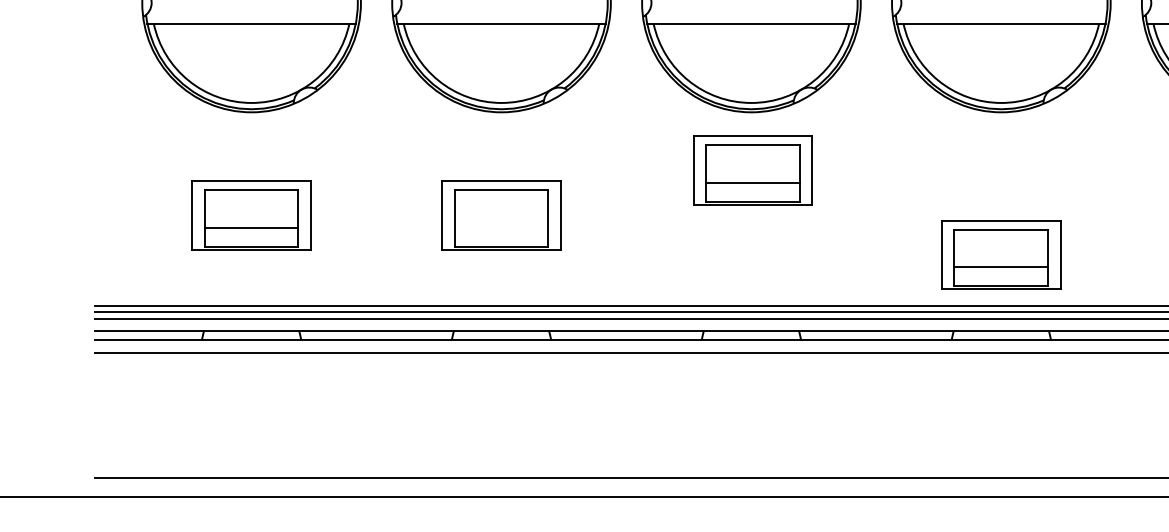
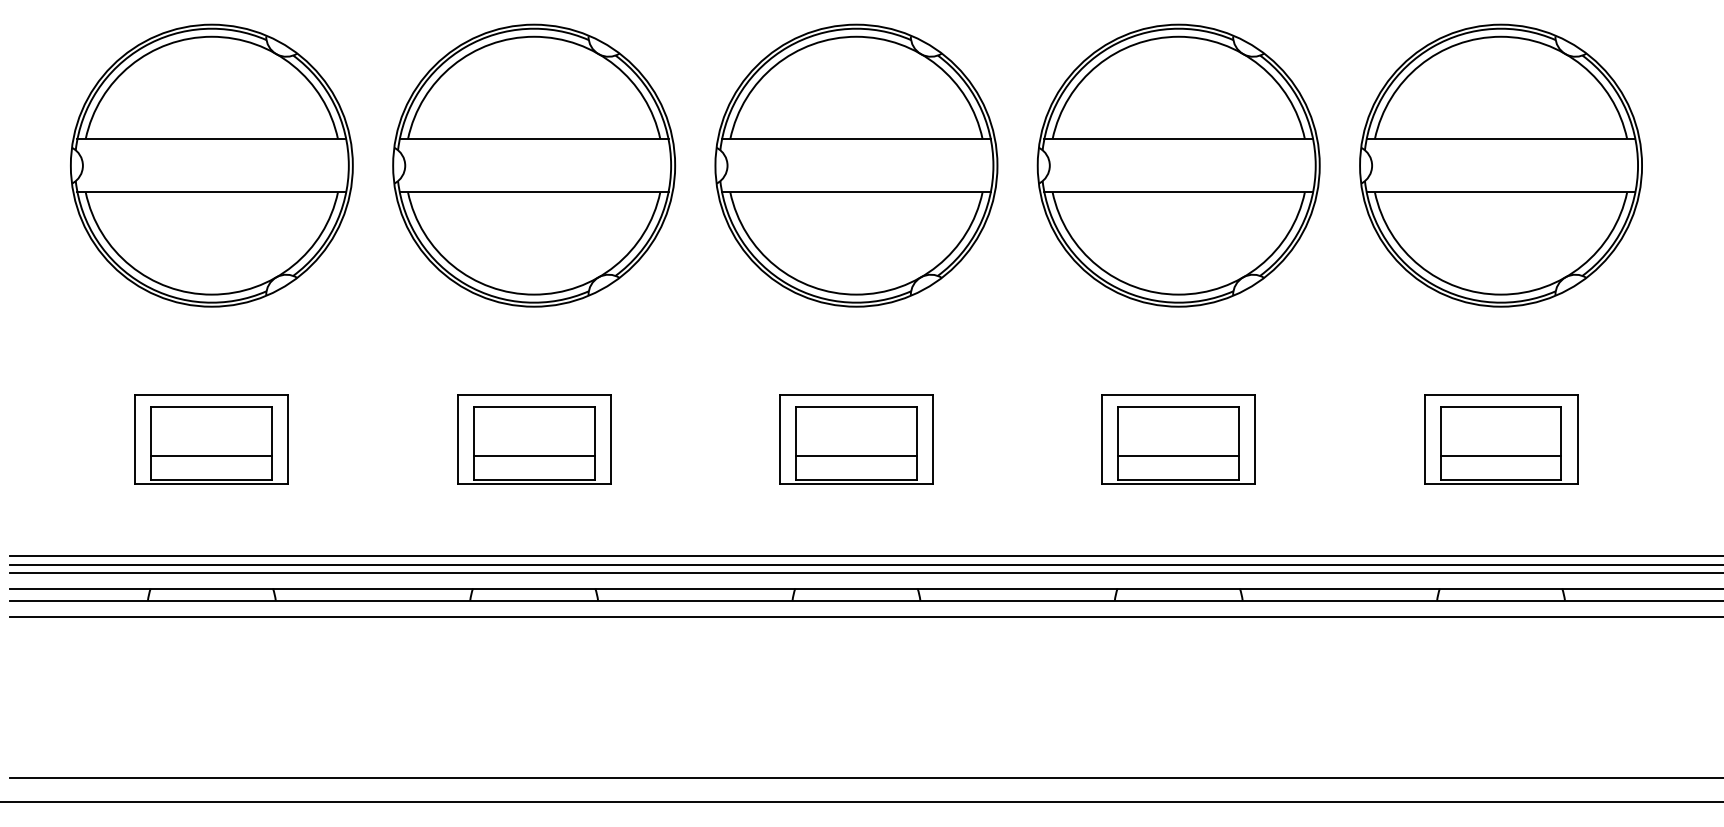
part: (753, 170) -> (856, 439), moved
line: (501, 227) -> (533, 455), added
part: (1001, 254) -> (1178, 439), moved

